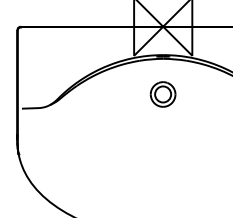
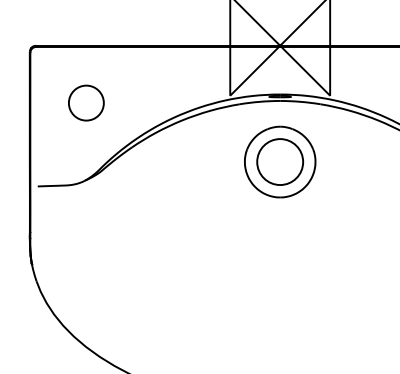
circle: (50, 60) -> (86, 103), added
part: (162, 94) -> (278, 162), size x1.67

